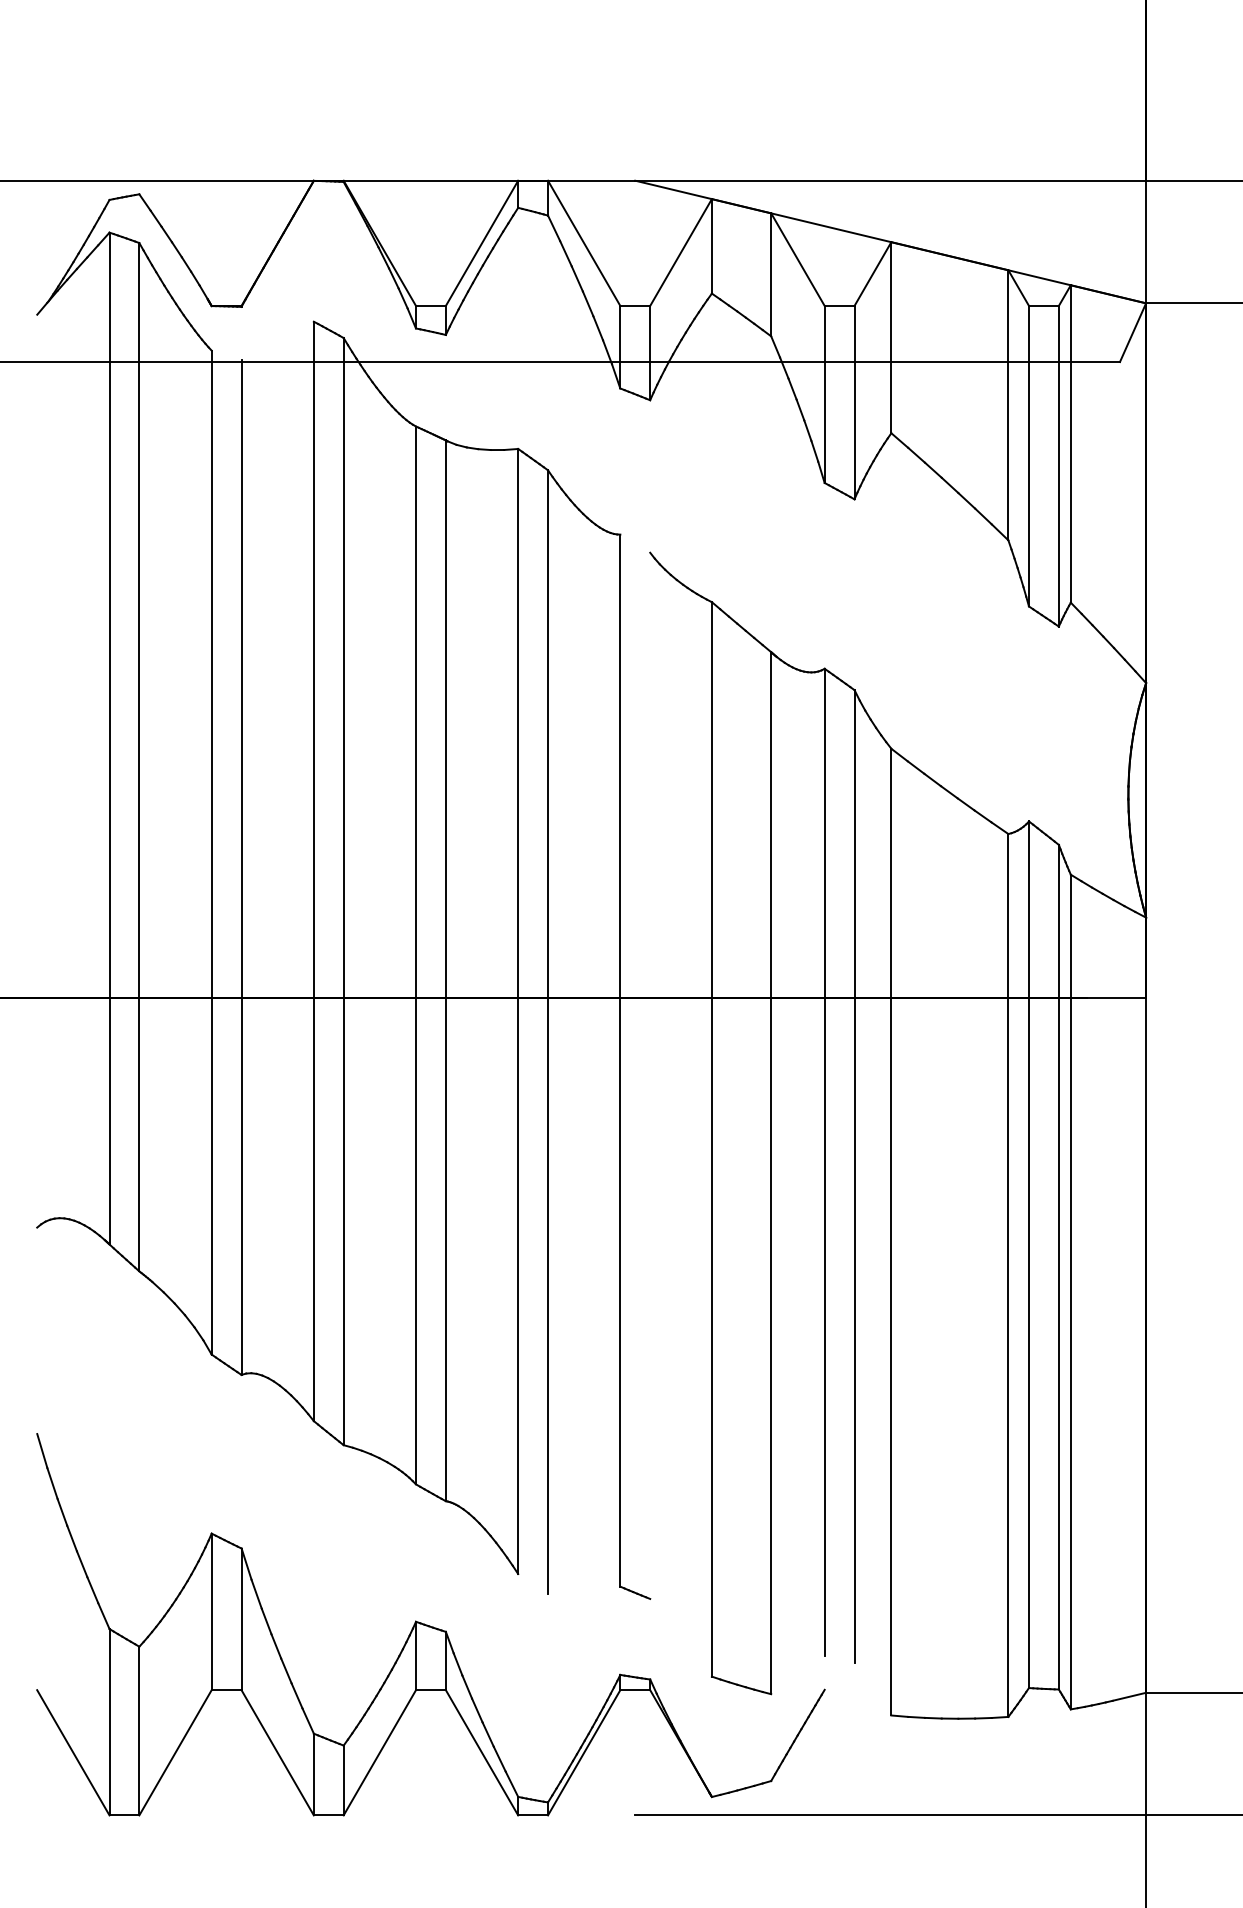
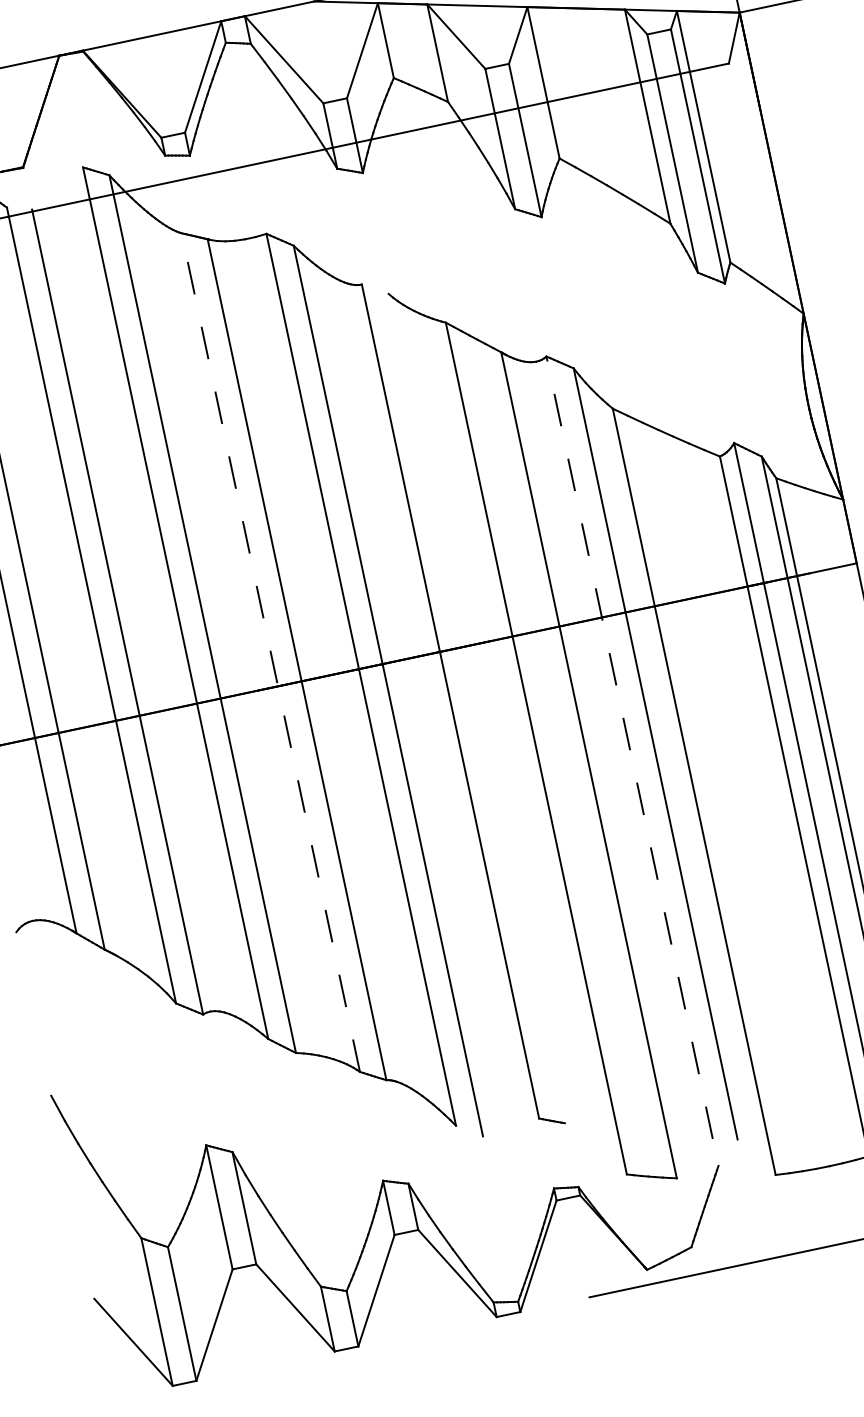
line: (416, 955) -> (271, 652), solid -> dashed
line: (824, 1162) -> (629, 747), solid -> dashed

